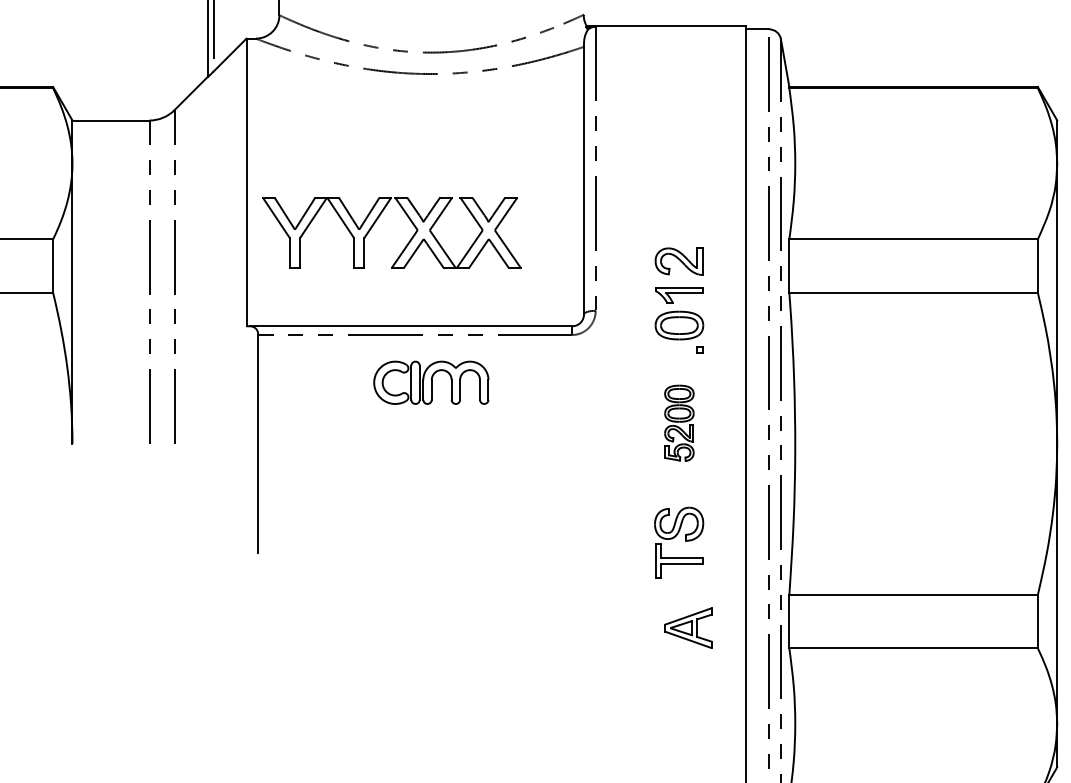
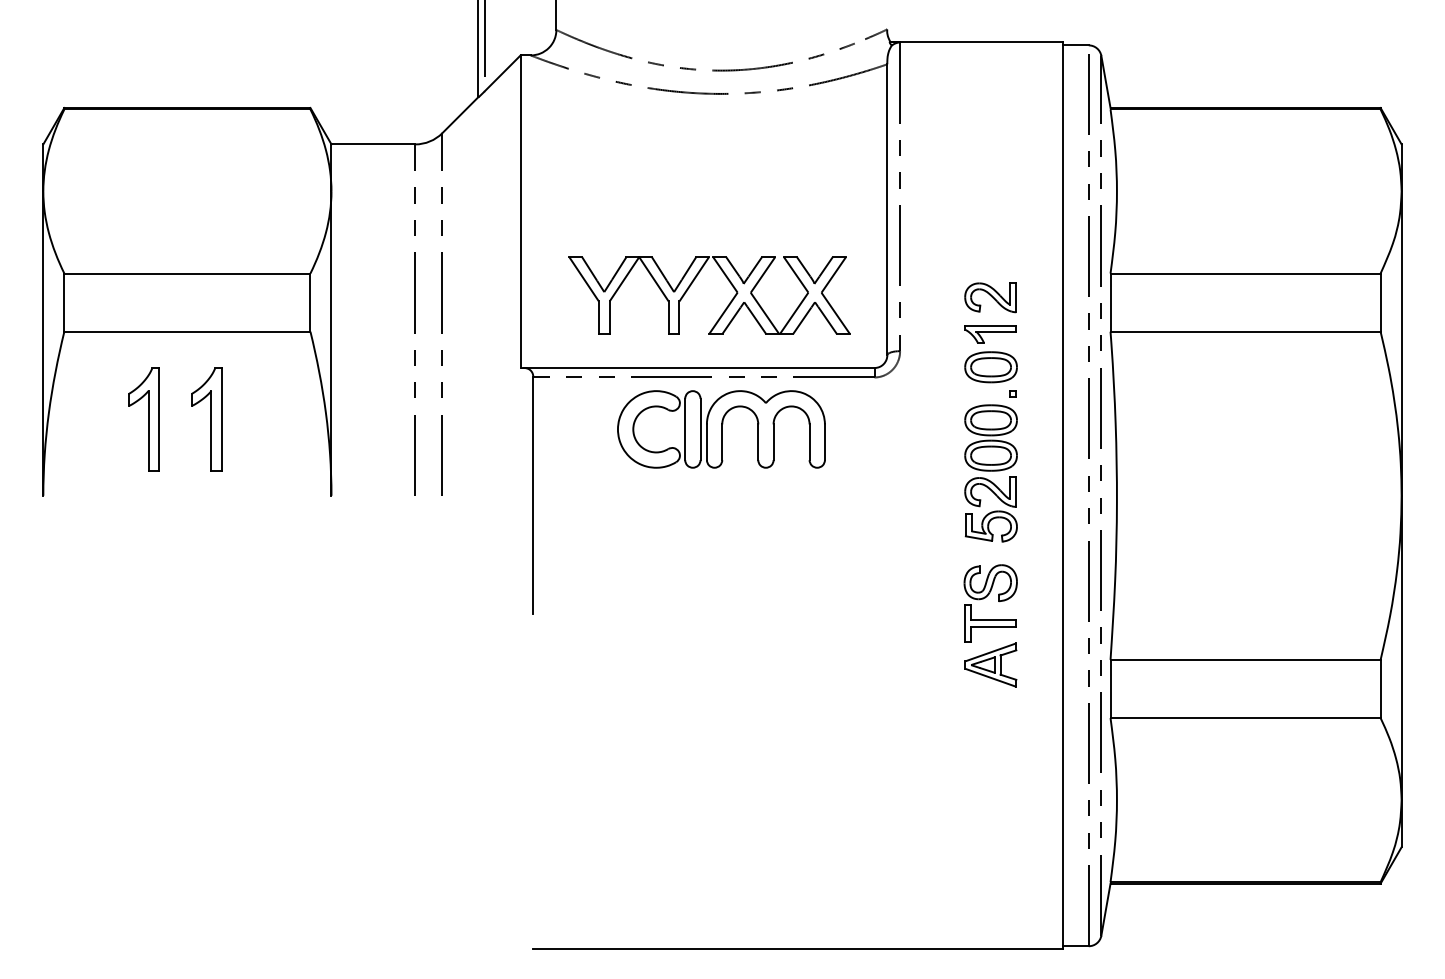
part: (405, 245) -> (724, 309), moved
part: (431, 382) -> (721, 429), size x1.67
part: (678, 423) -> (990, 473), size x1.67
part: (688, 627) -> (990, 664), moved

